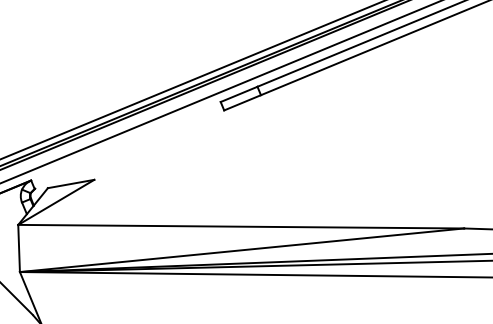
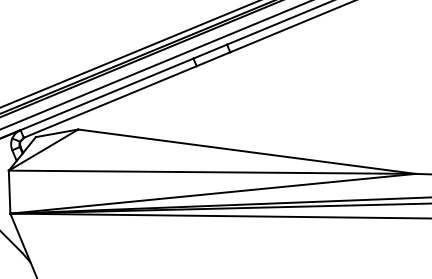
line: (125, 141) -> (106, 94), added
line: (129, 149) -> (110, 101), added
line: (279, 203) -> (247, 151), added

